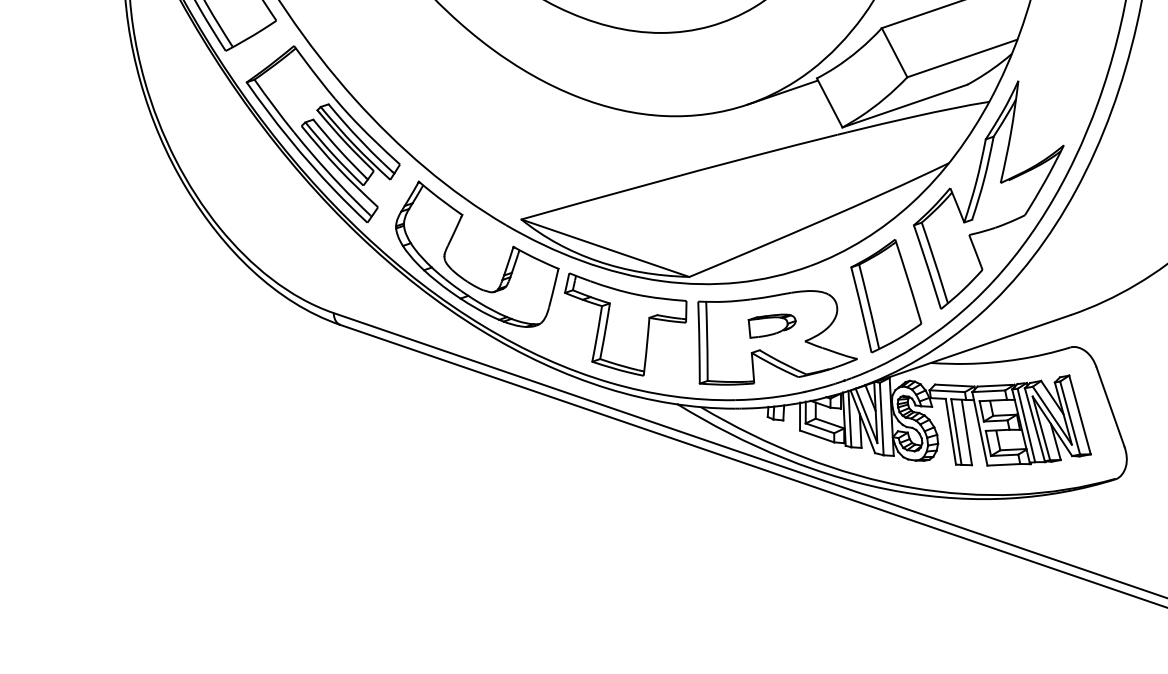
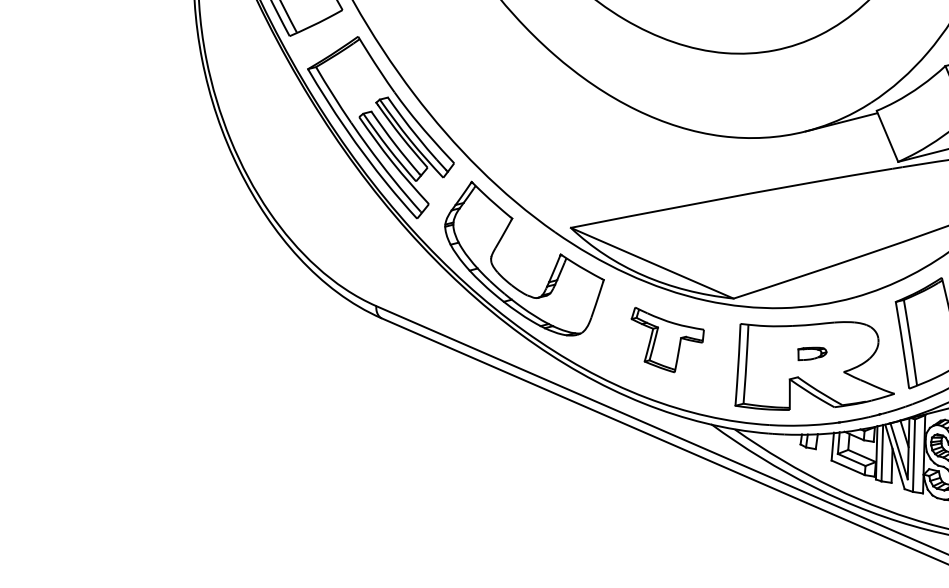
part: (625, 324) -> (666, 340), size x0.6
part: (771, 325) -> (811, 353), size x0.6

